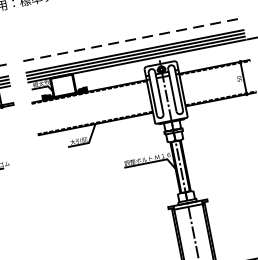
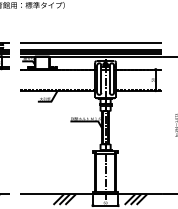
line: (132, 39) -> (91, 42), dashed -> solid

